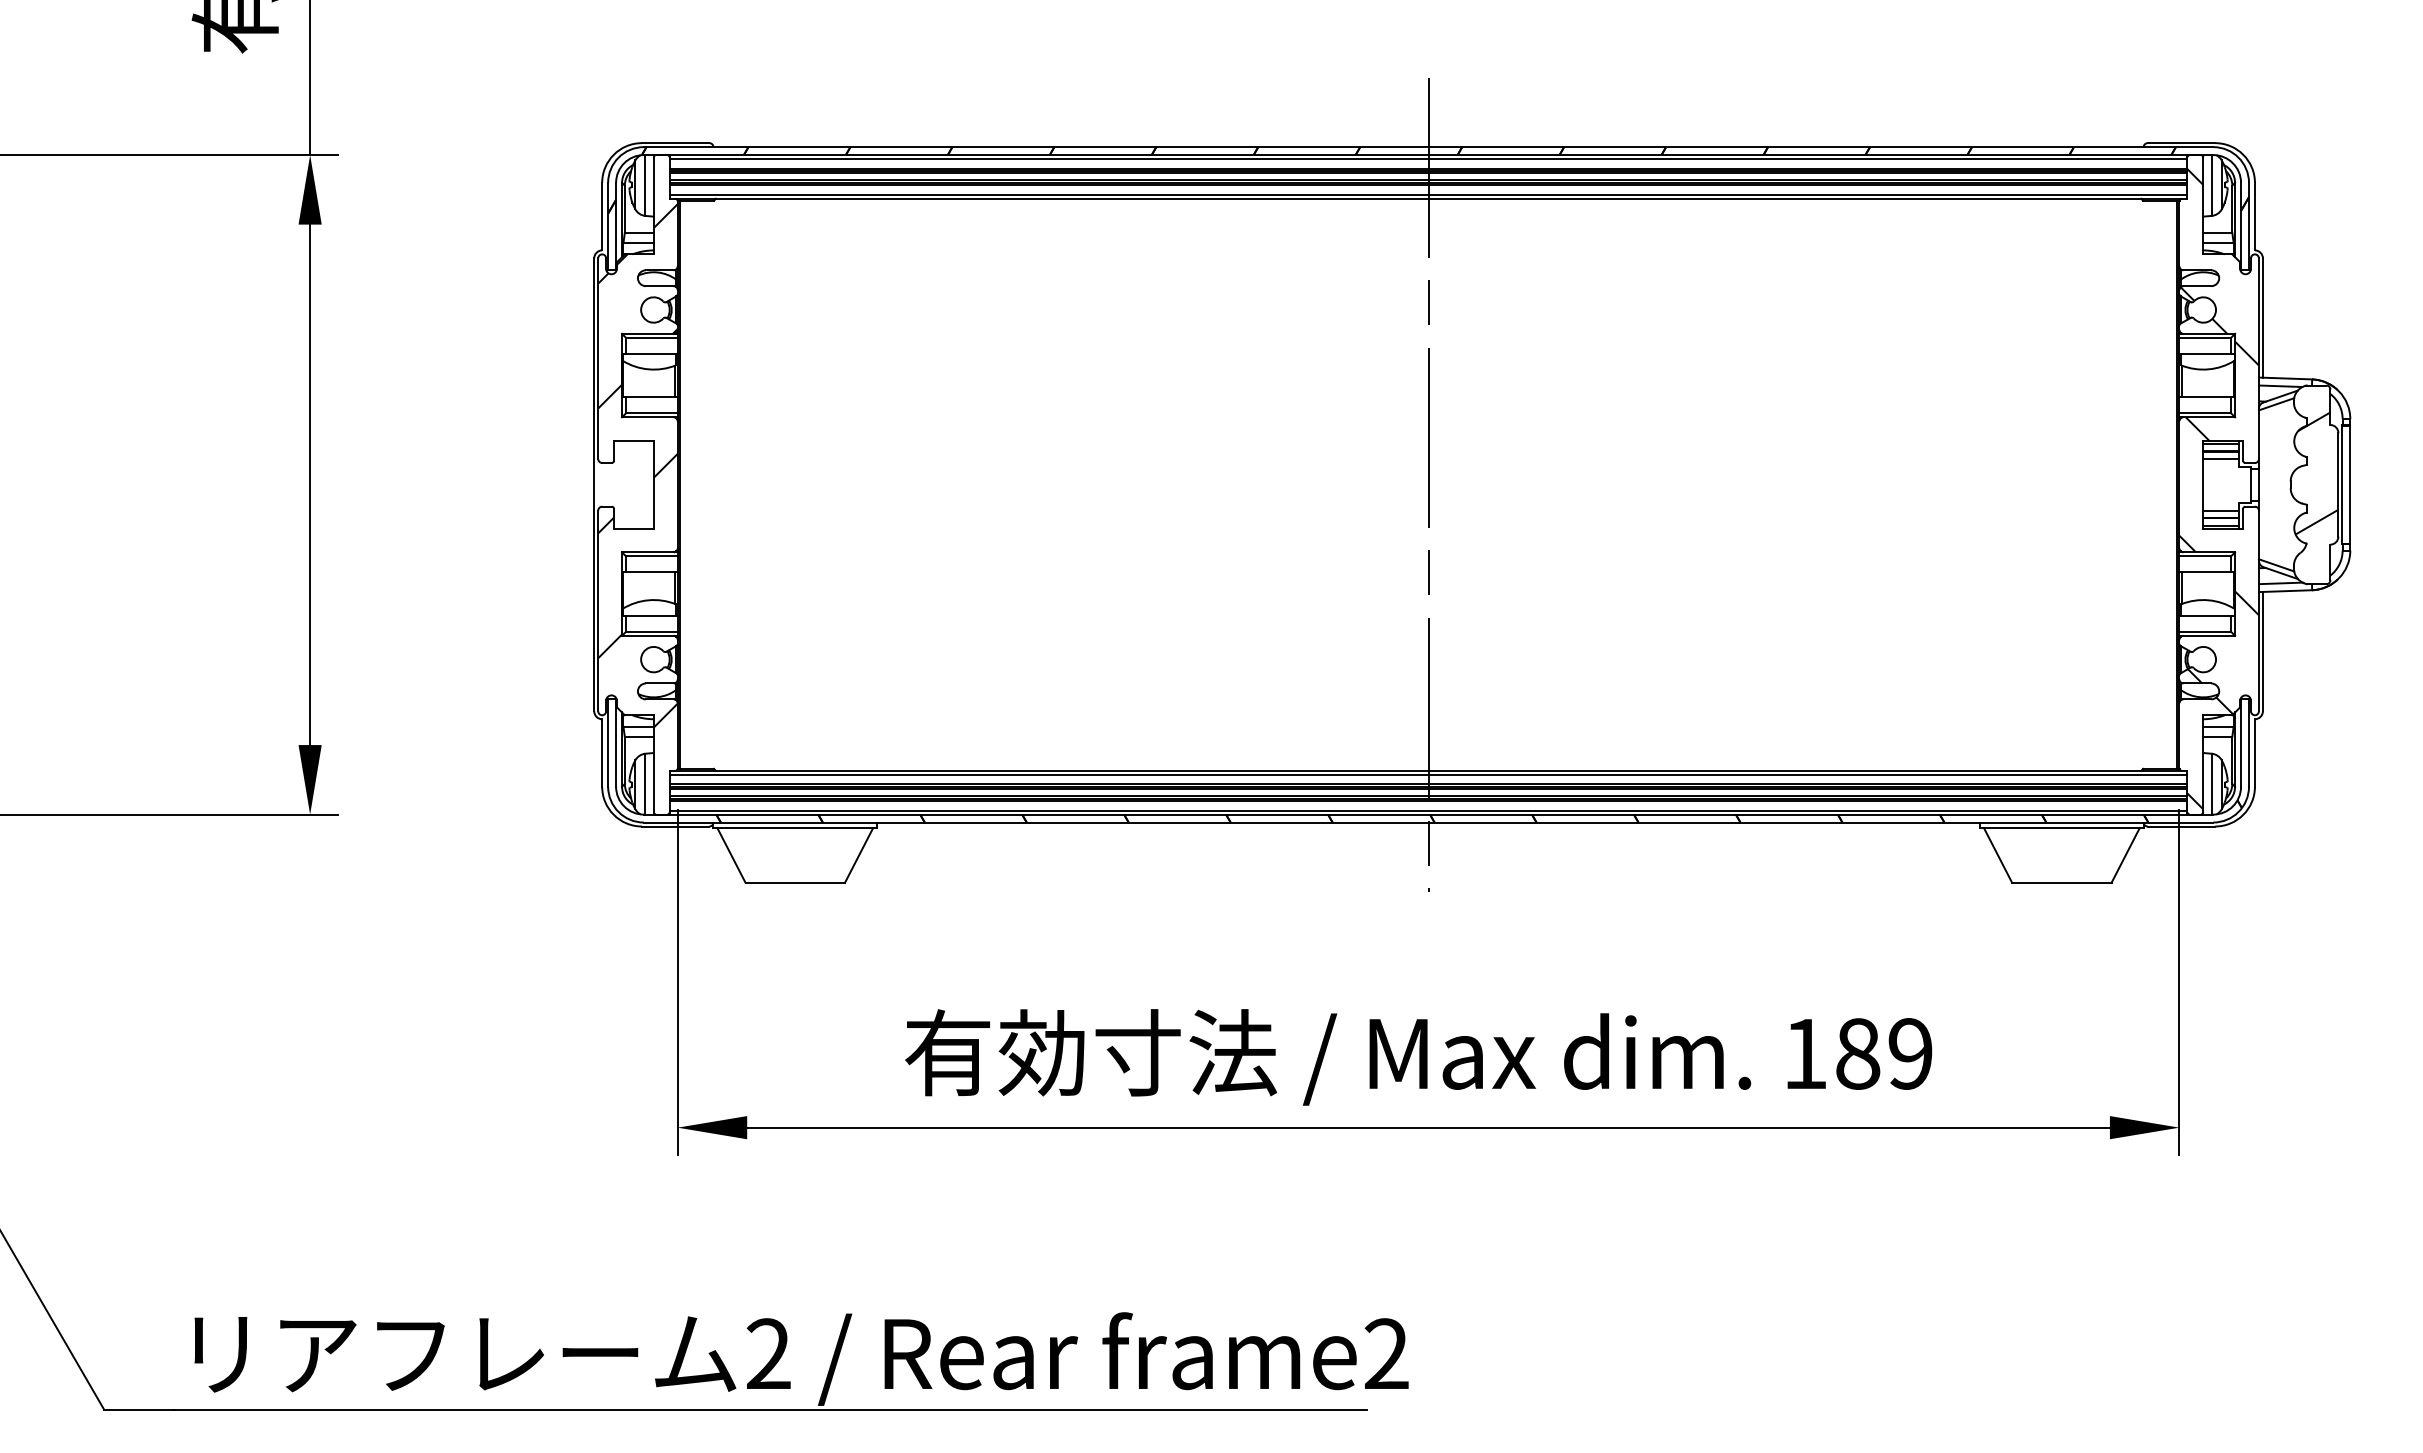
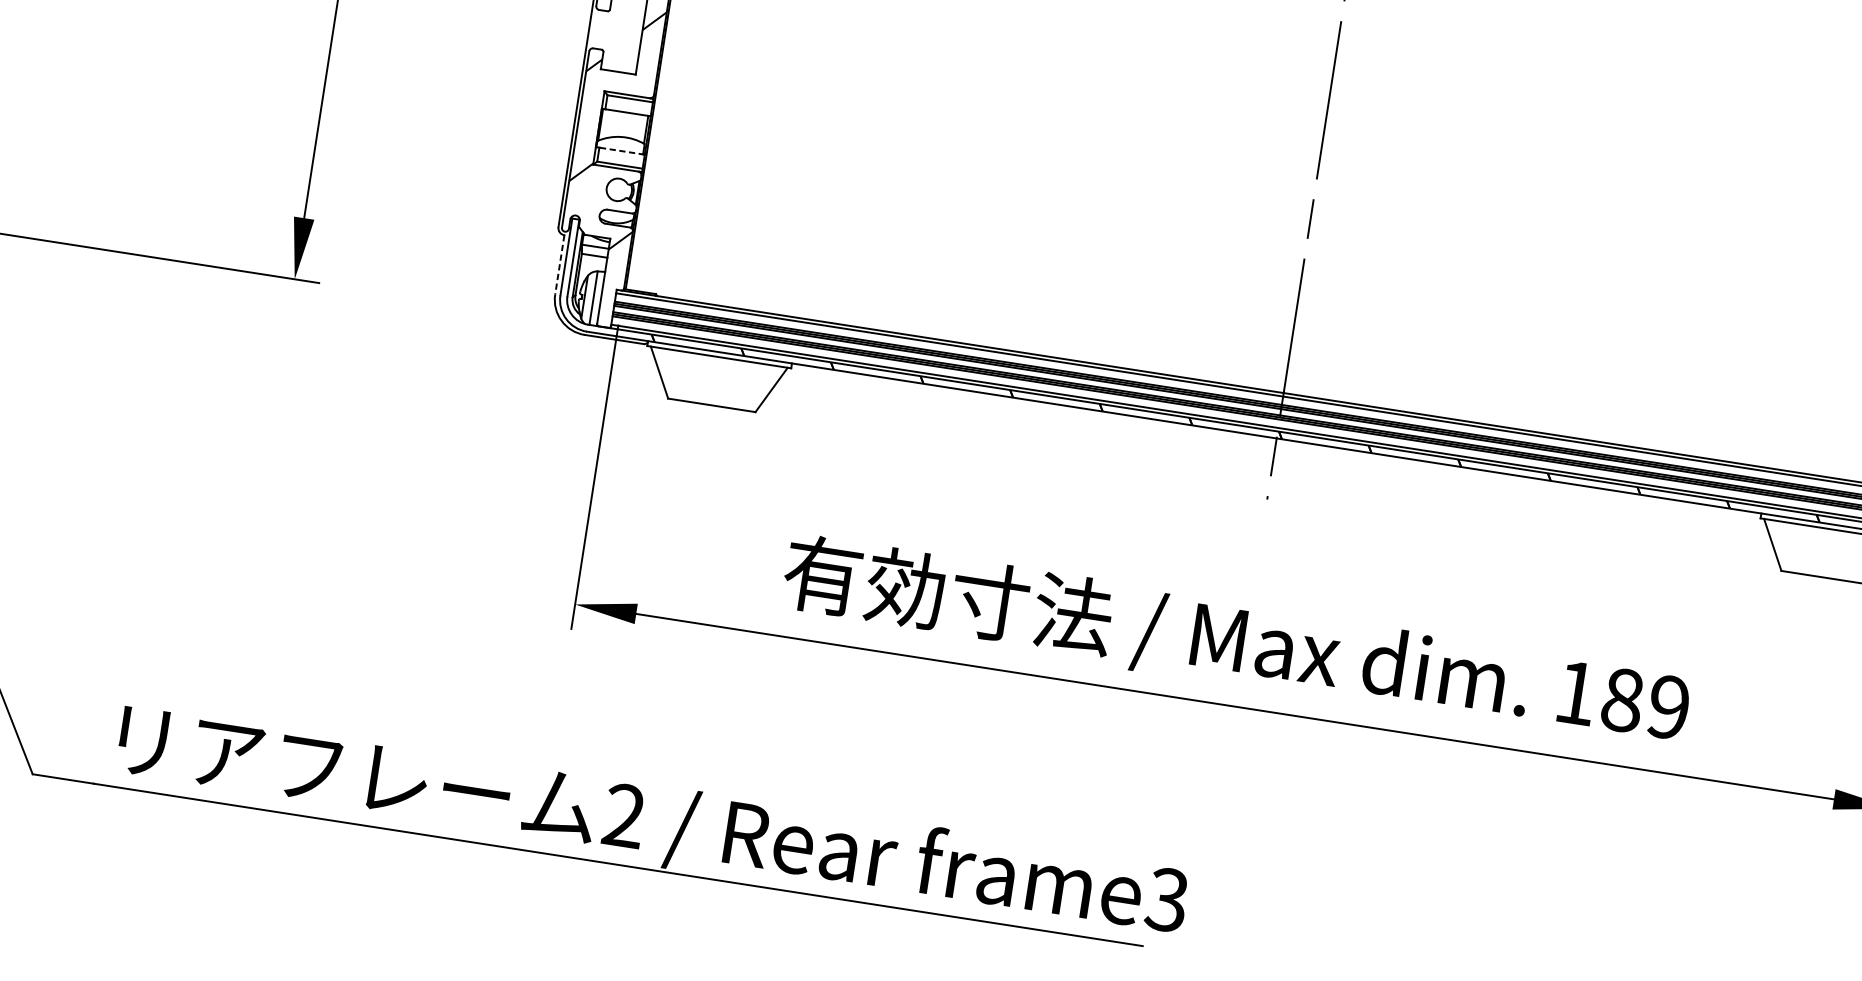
line: (651, 615) -> (621, 150), solid -> dashed
line: (602, 753) -> (560, 265), solid -> dashed
text: (1385, 1354) -> (1166, 900), frame2 -> frame3

